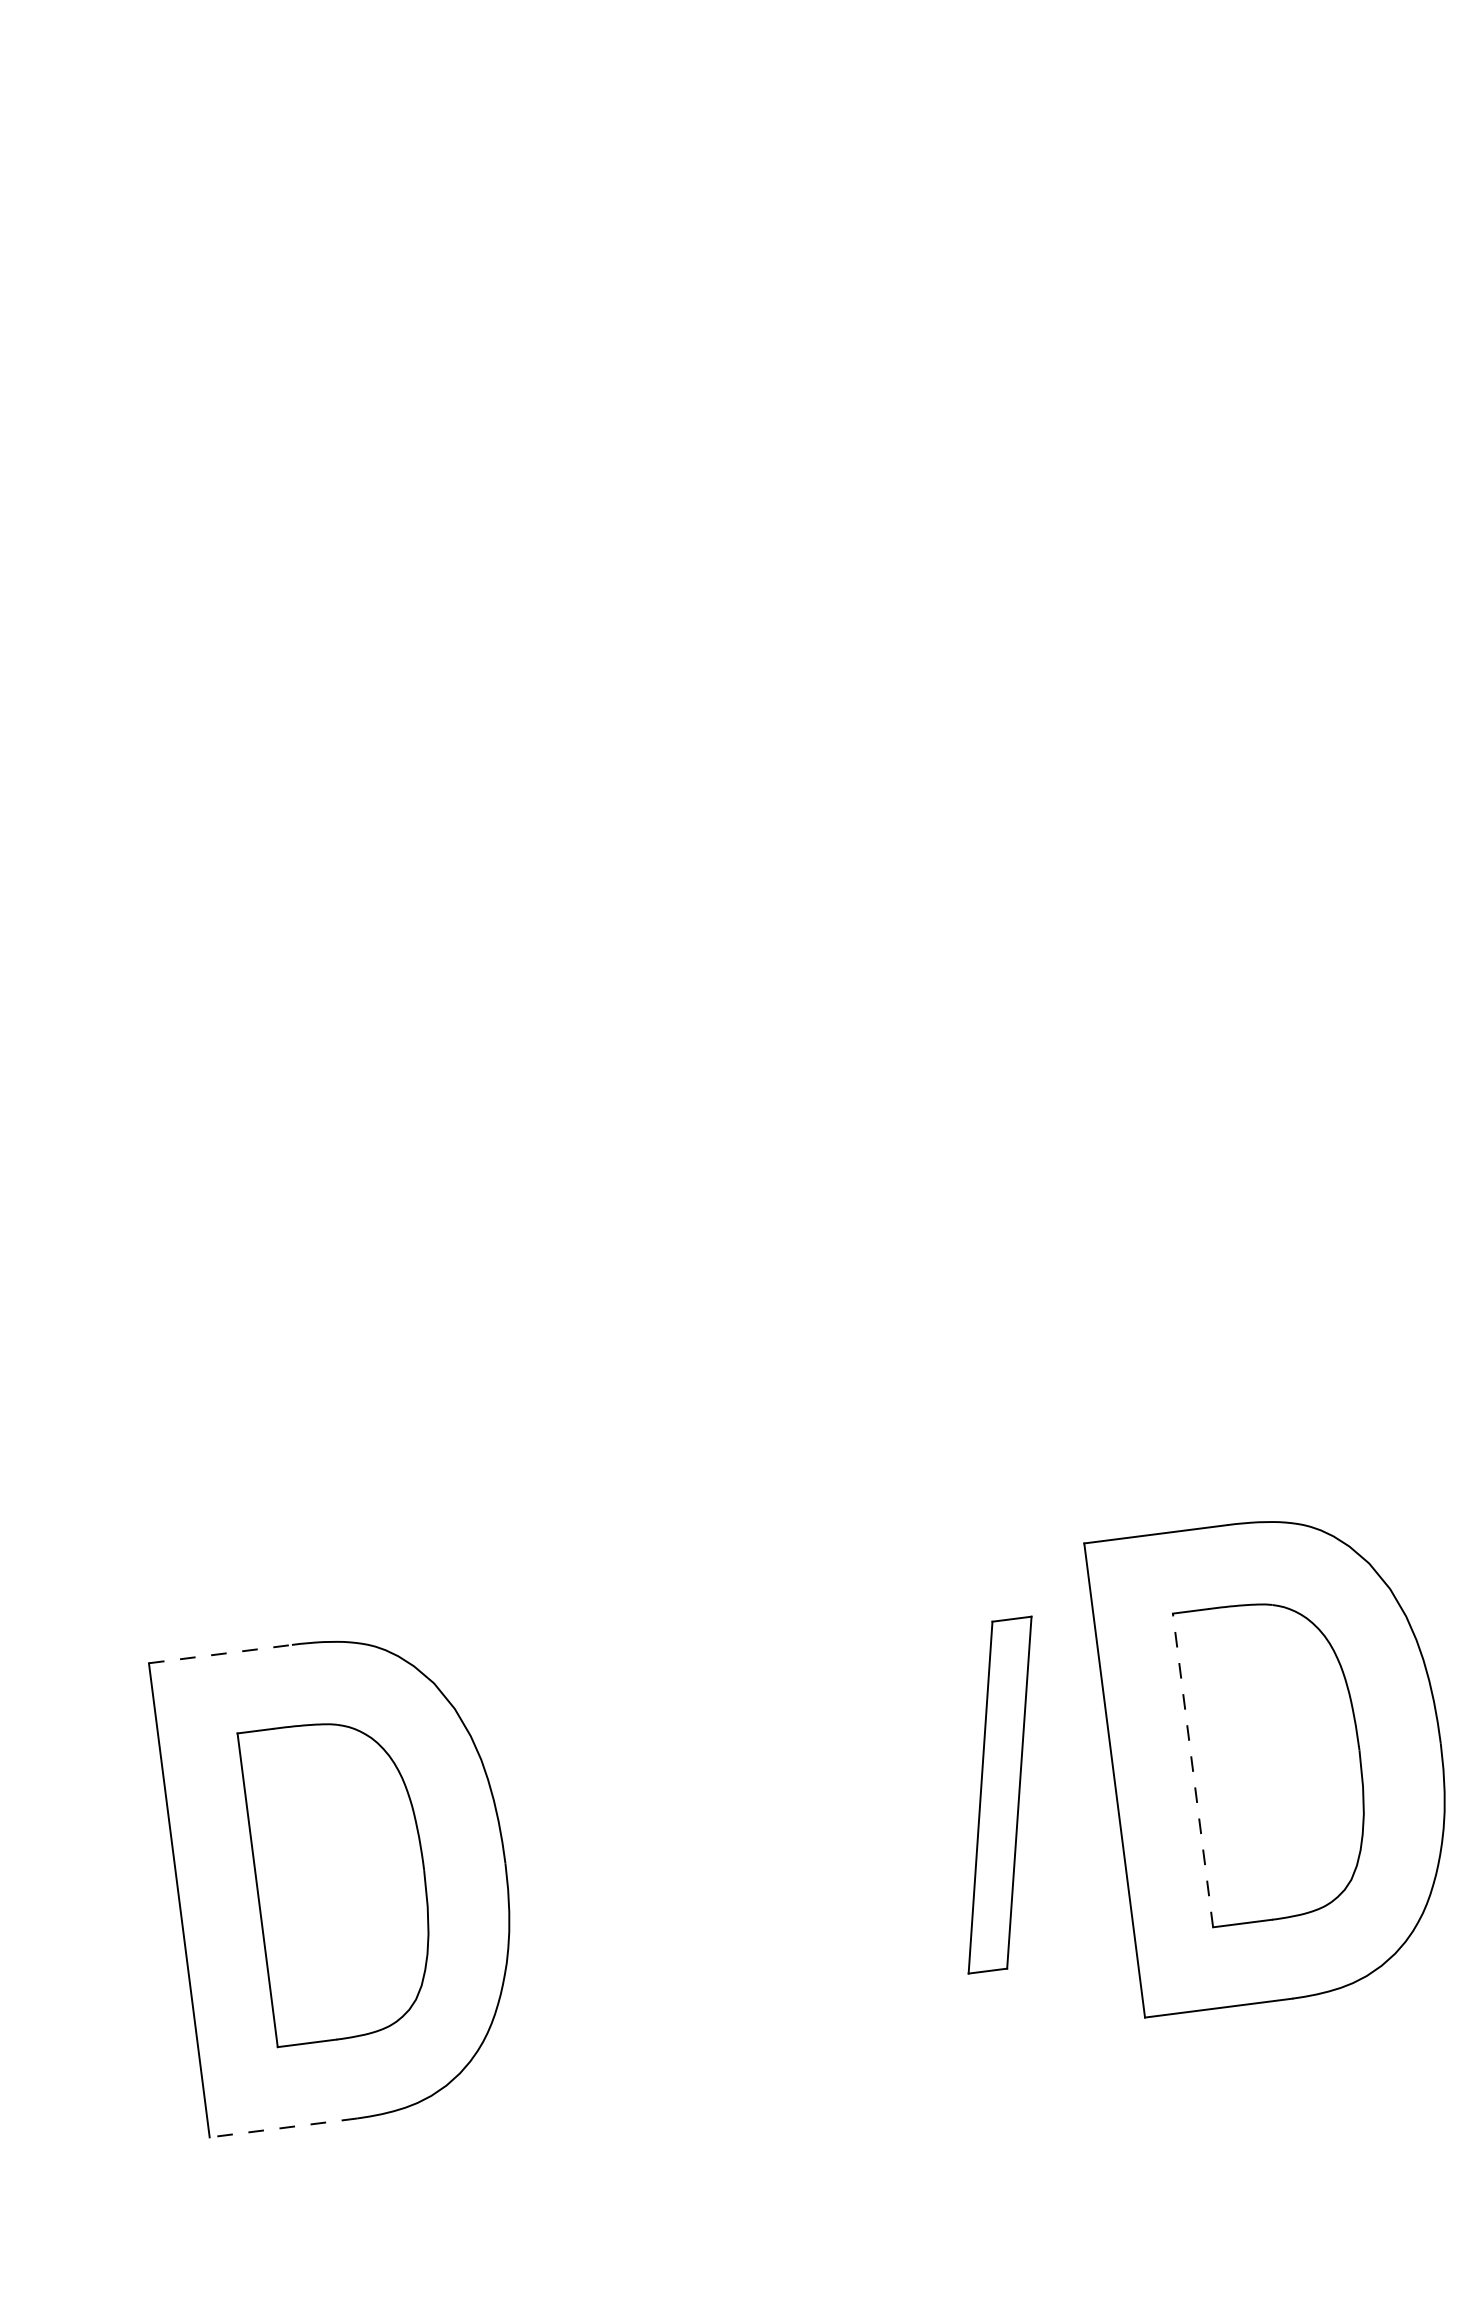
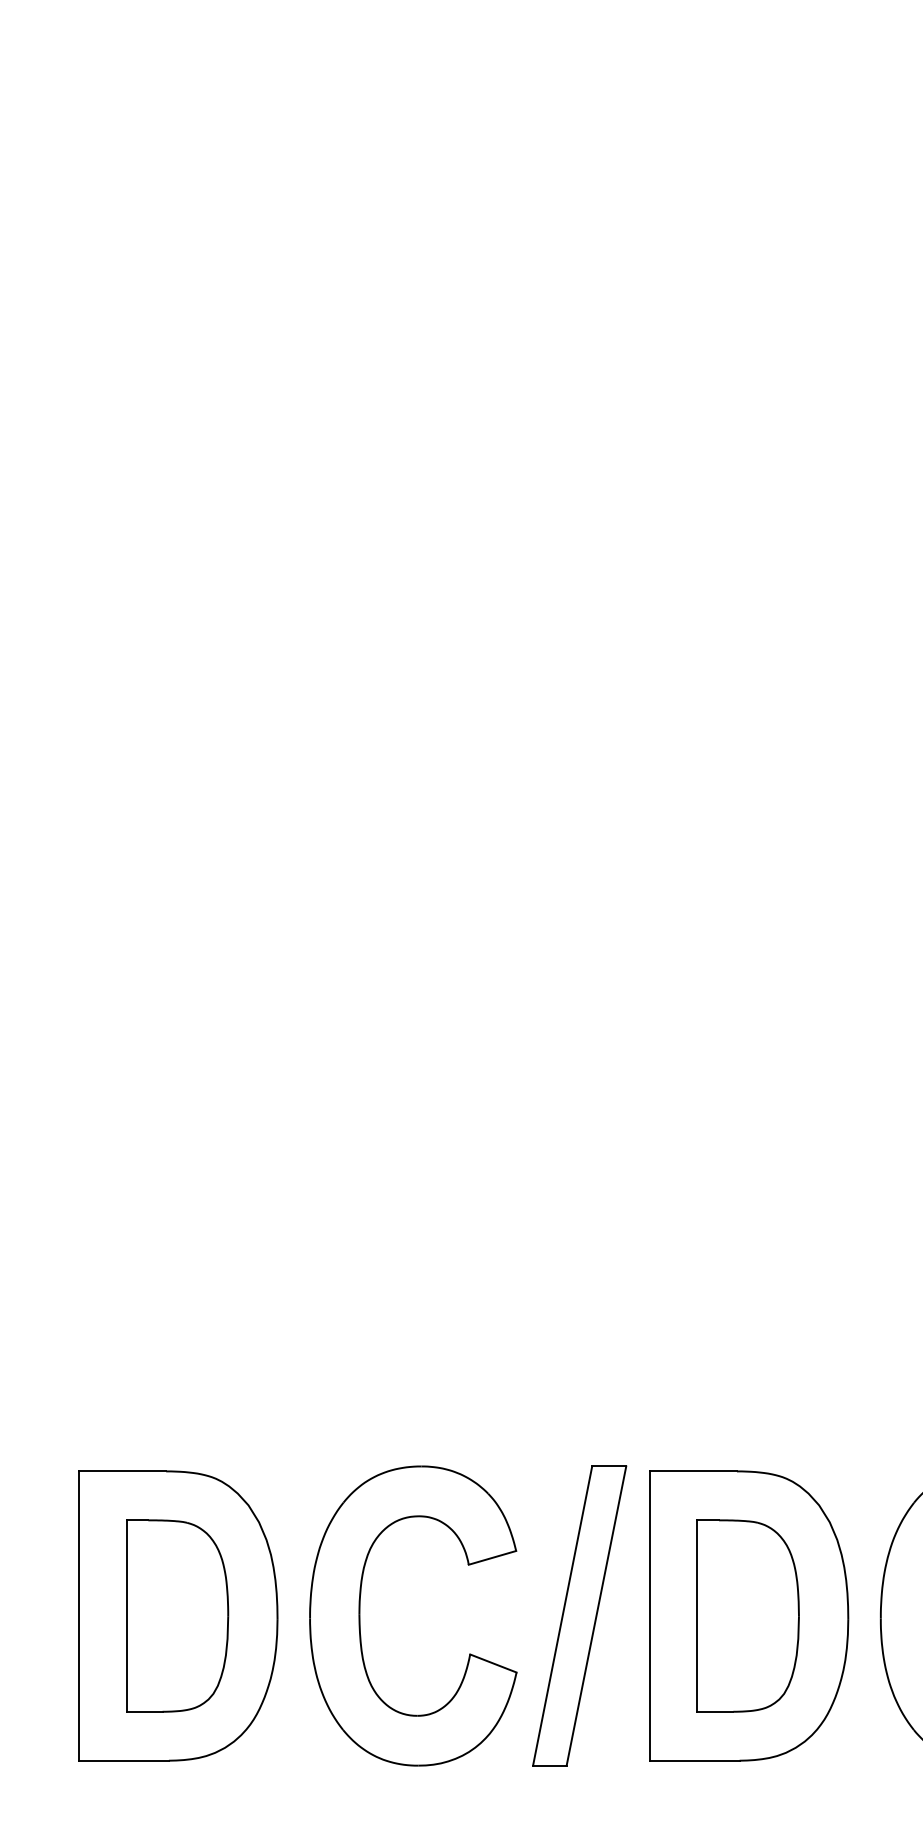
line: (220, 1654) -> (122, 1471), dashed -> solid
line: (1193, 1771) -> (697, 1616), dashed -> solid
part: (999, 1794) -> (579, 1615), size x1.43
part: (640, 1840) -> (360, 1615), added
line: (282, 2127) -> (123, 1760), dashed -> solid

